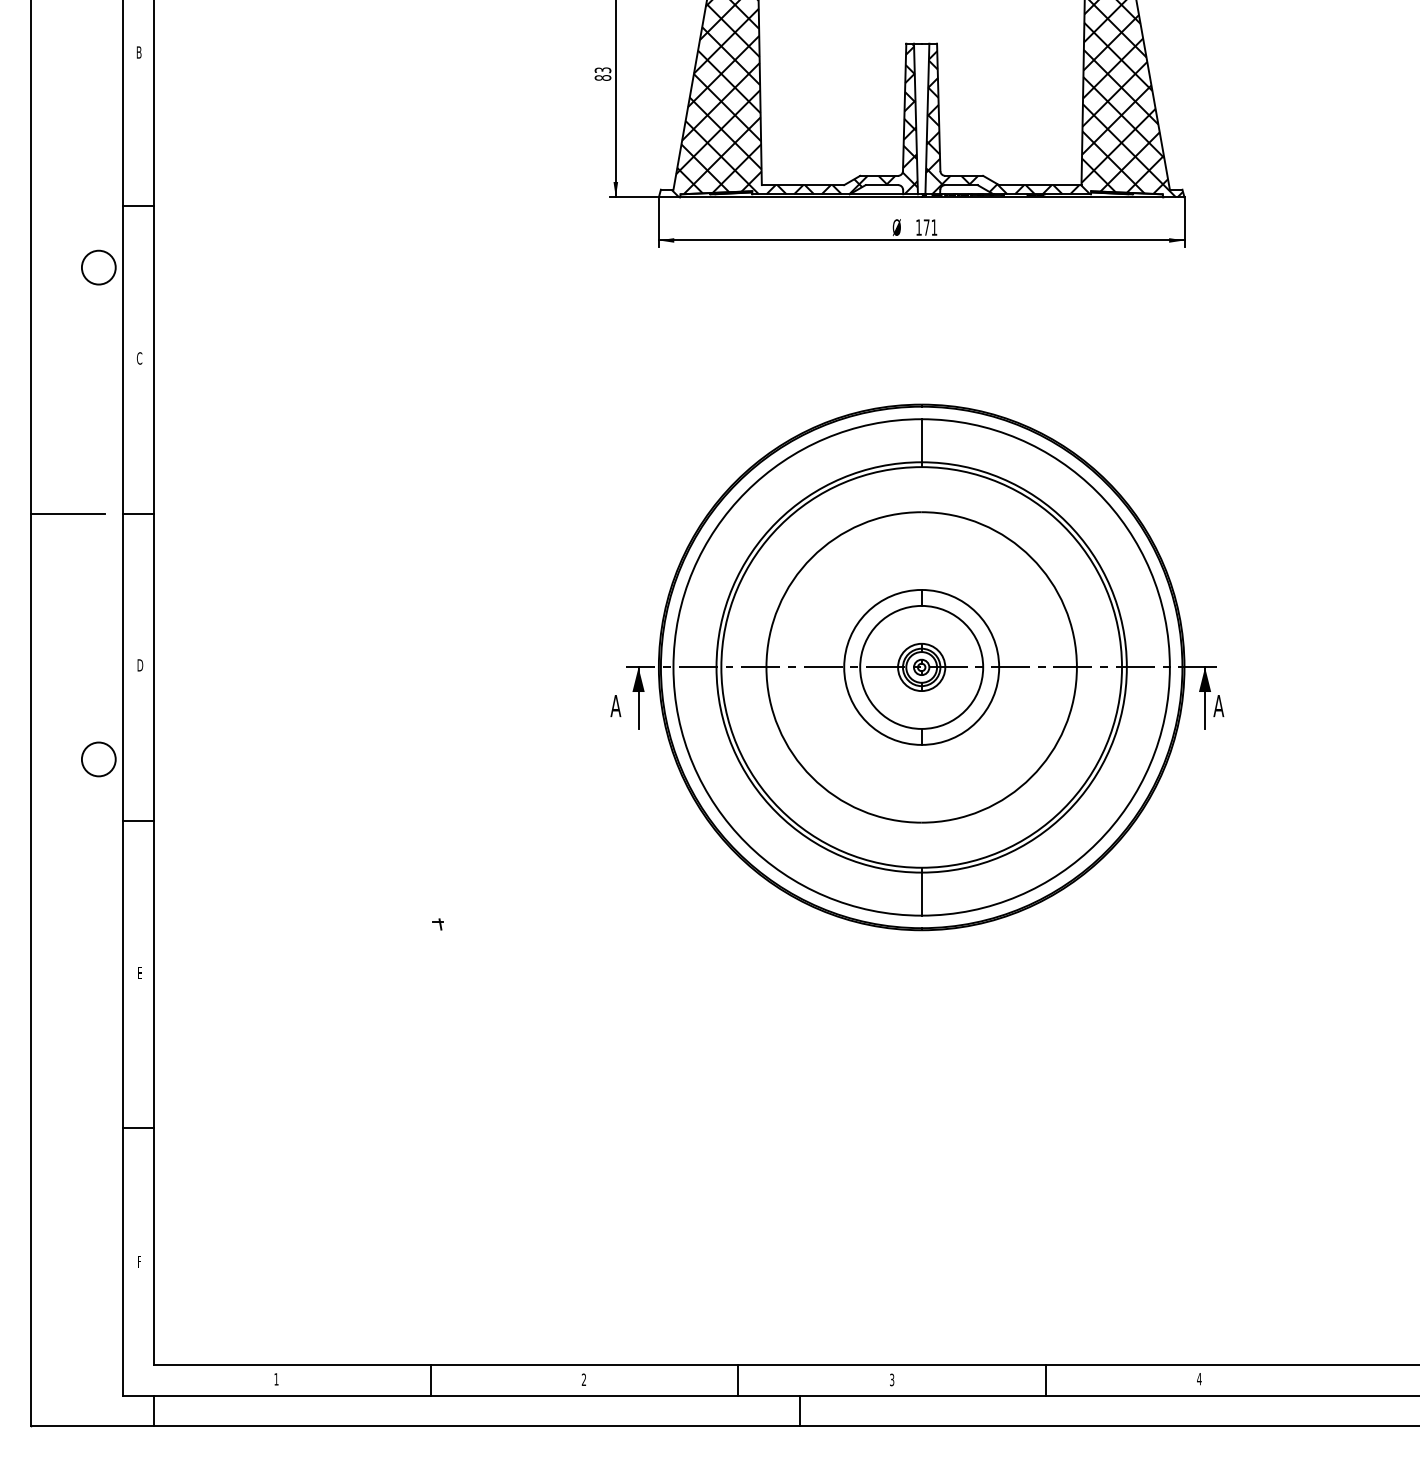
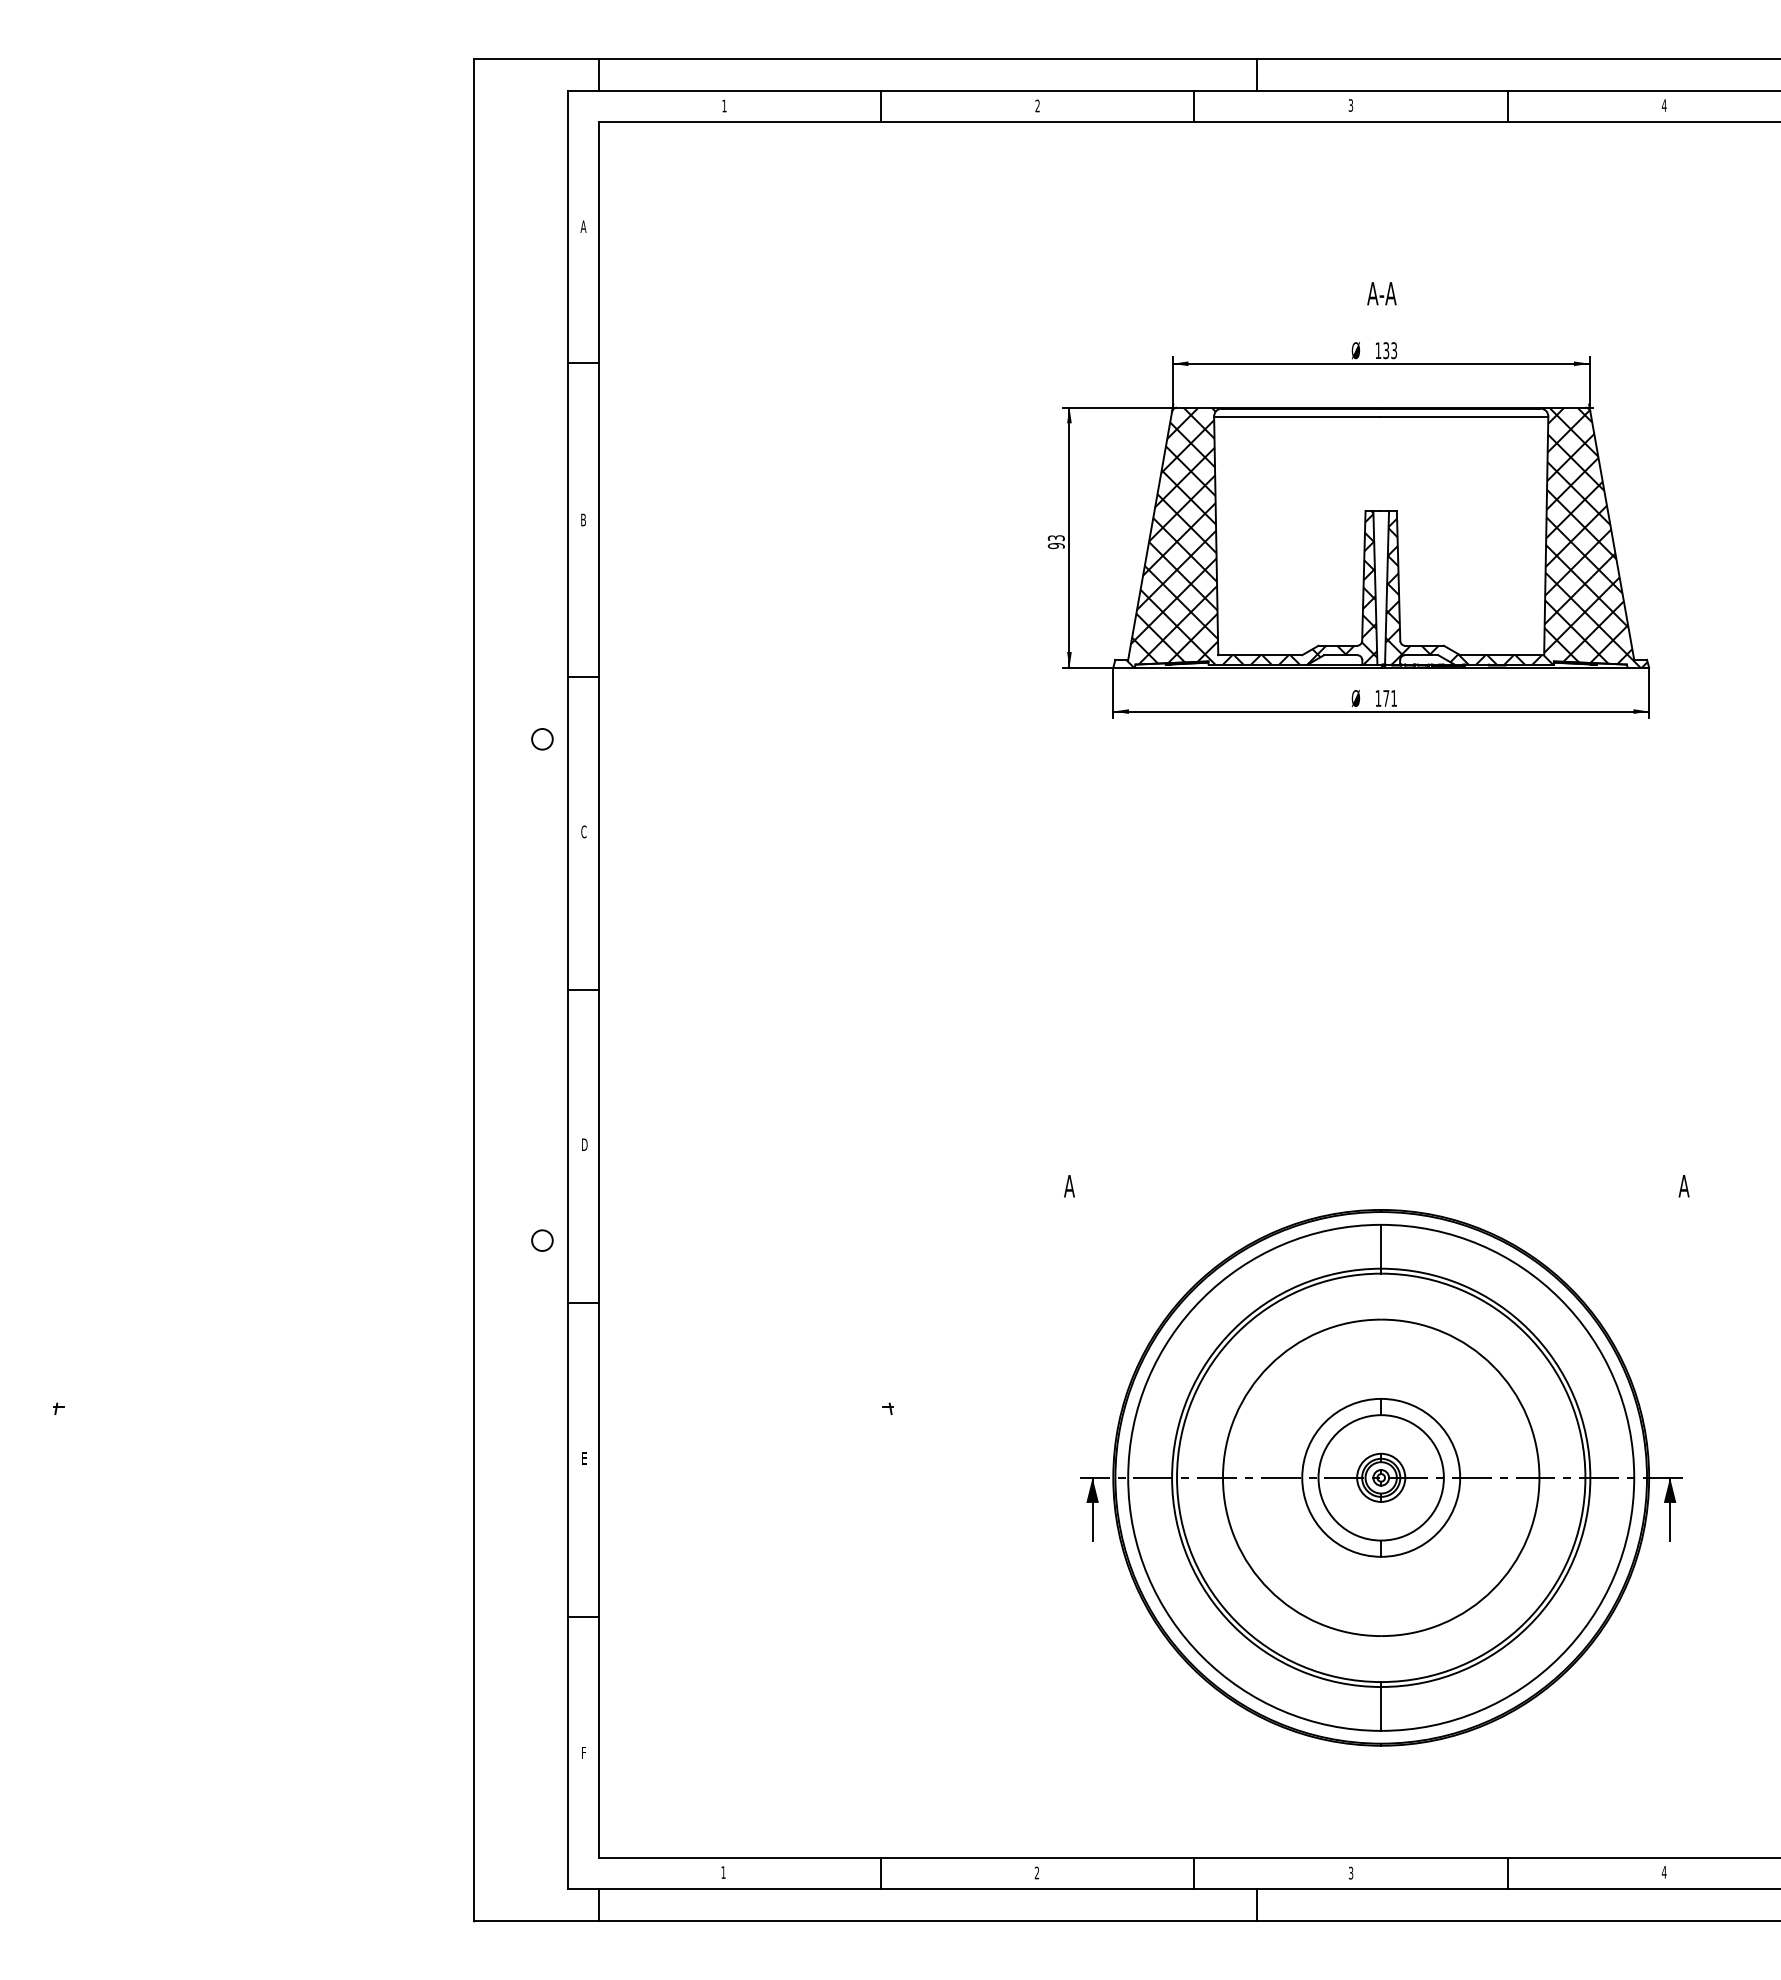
text: (603, 78) -> (1056, 546), 83 -> 93
circle: (98, 267) -> (542, 739), size x0.6
line: (67, 514) -> (510, 990), removed
part: (921, 667) -> (1381, 1477), moved
circle: (98, 759) -> (542, 1240), size x0.6

